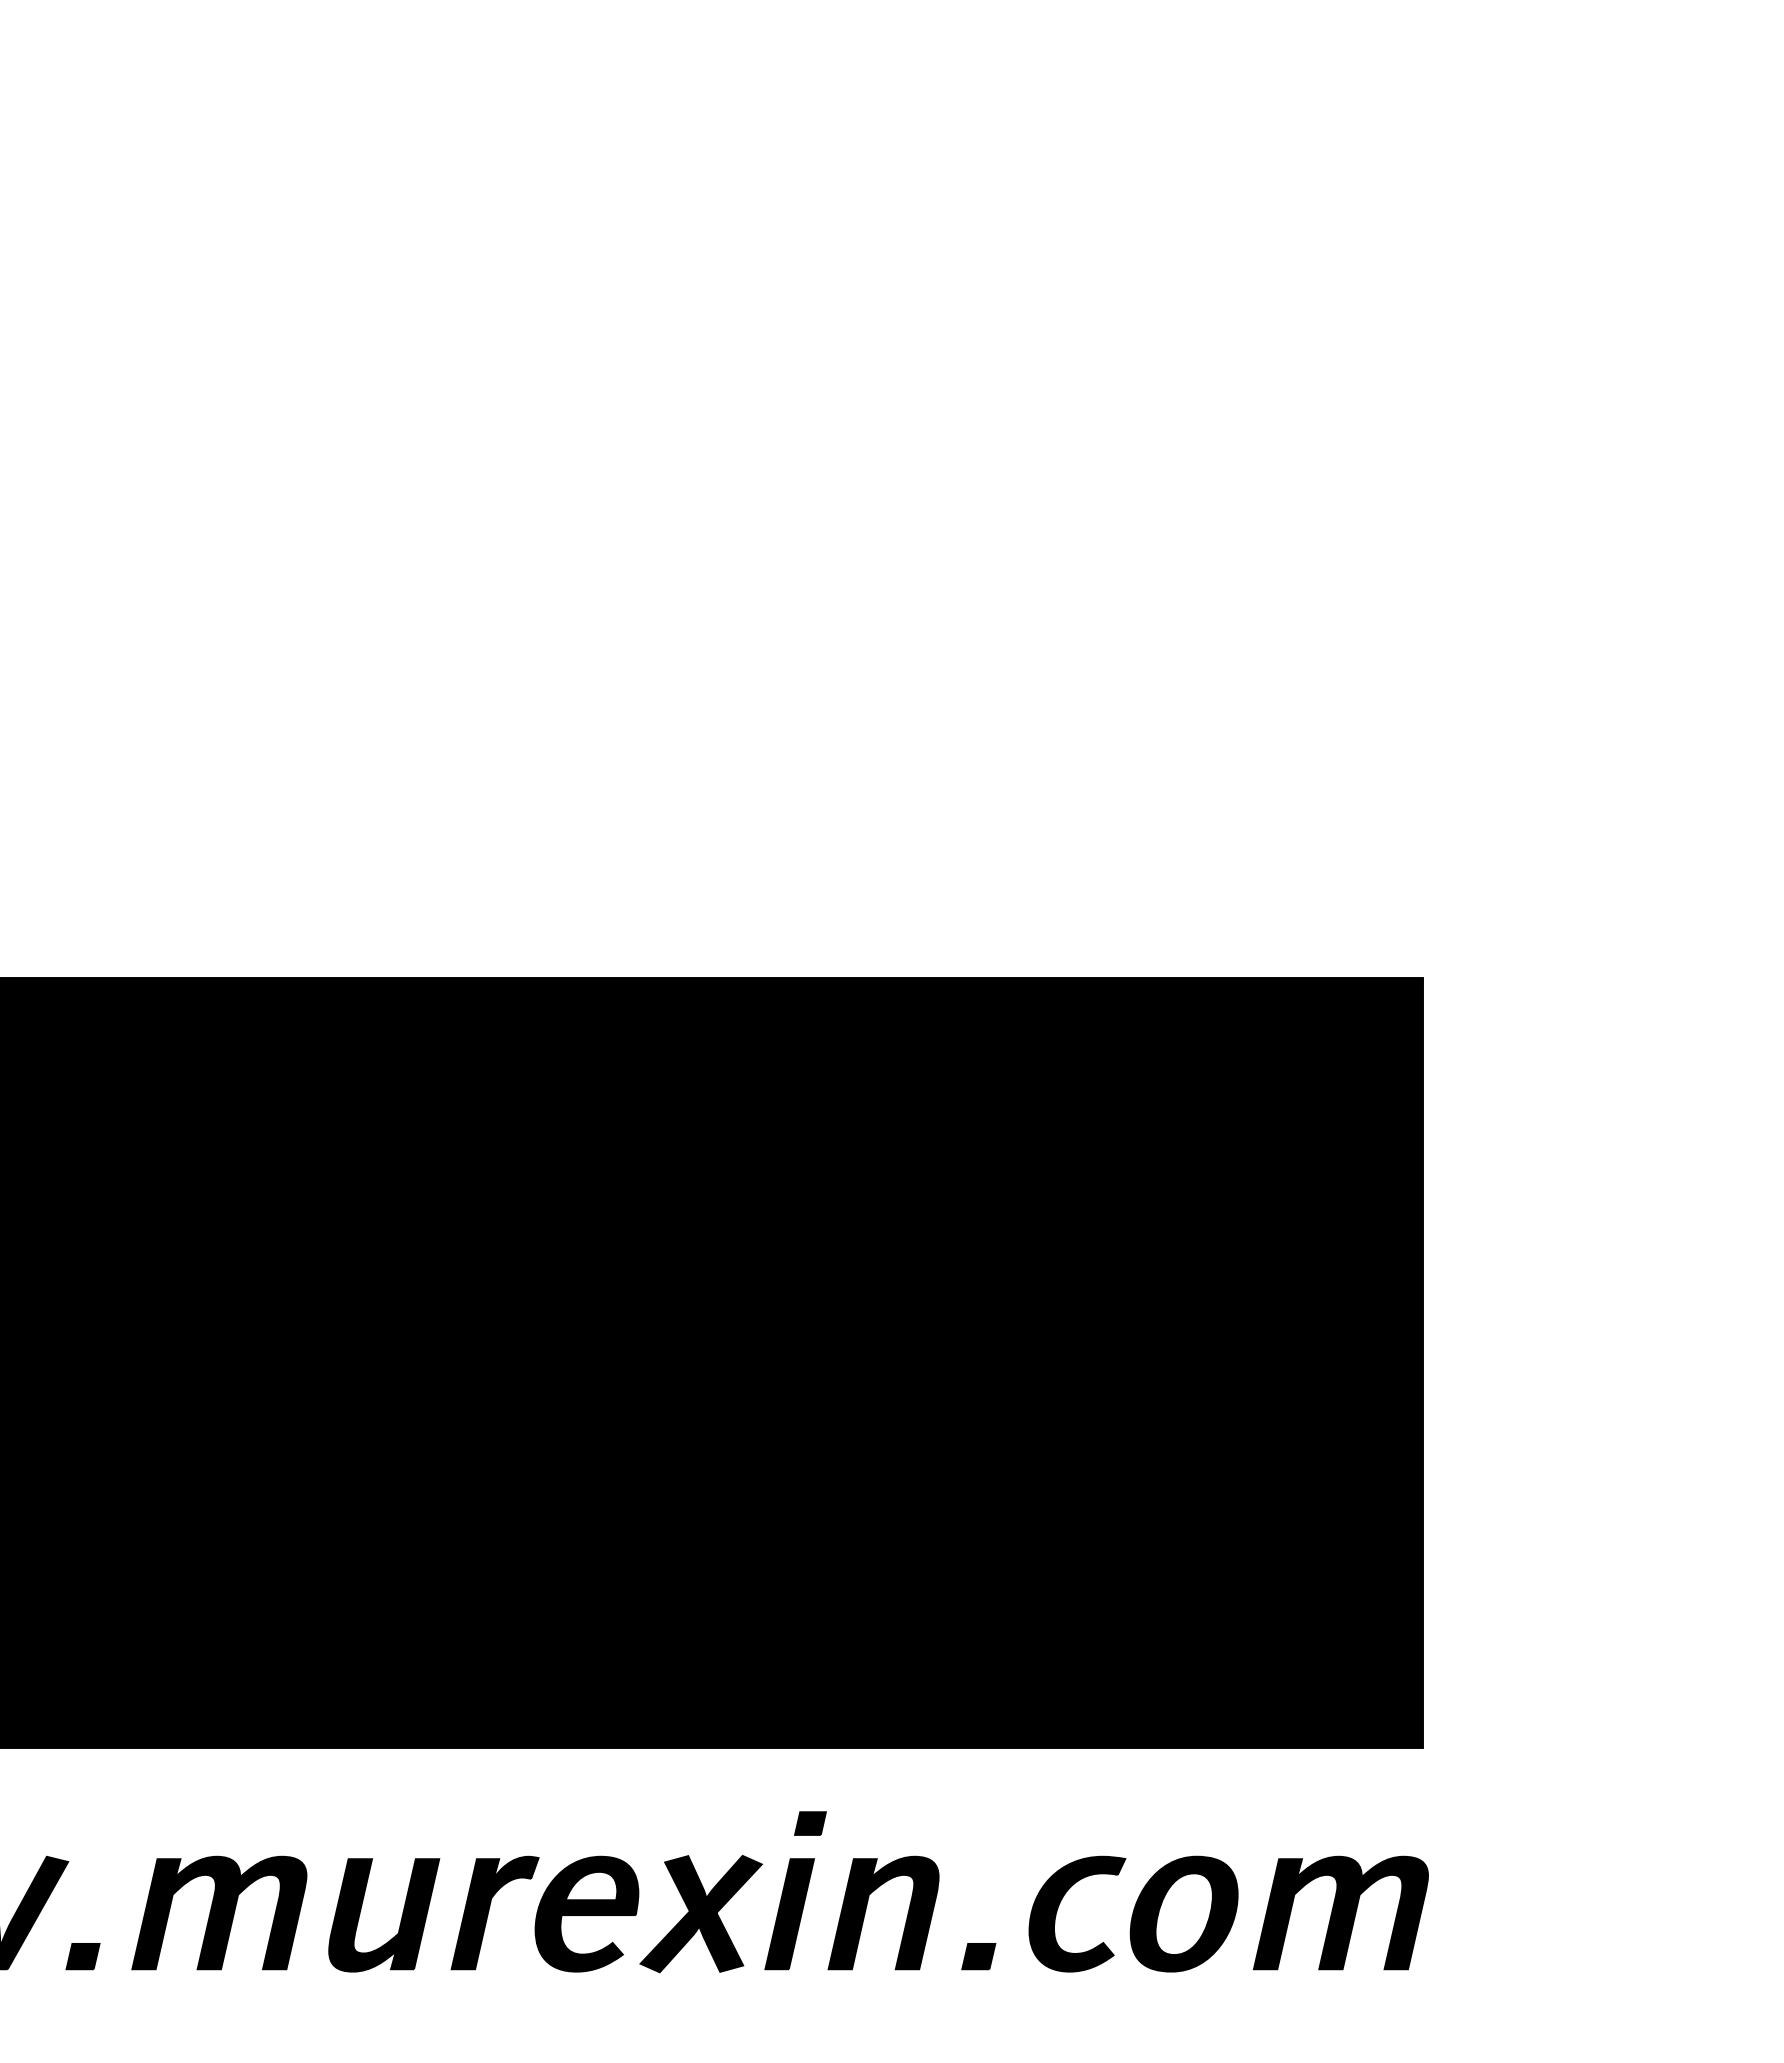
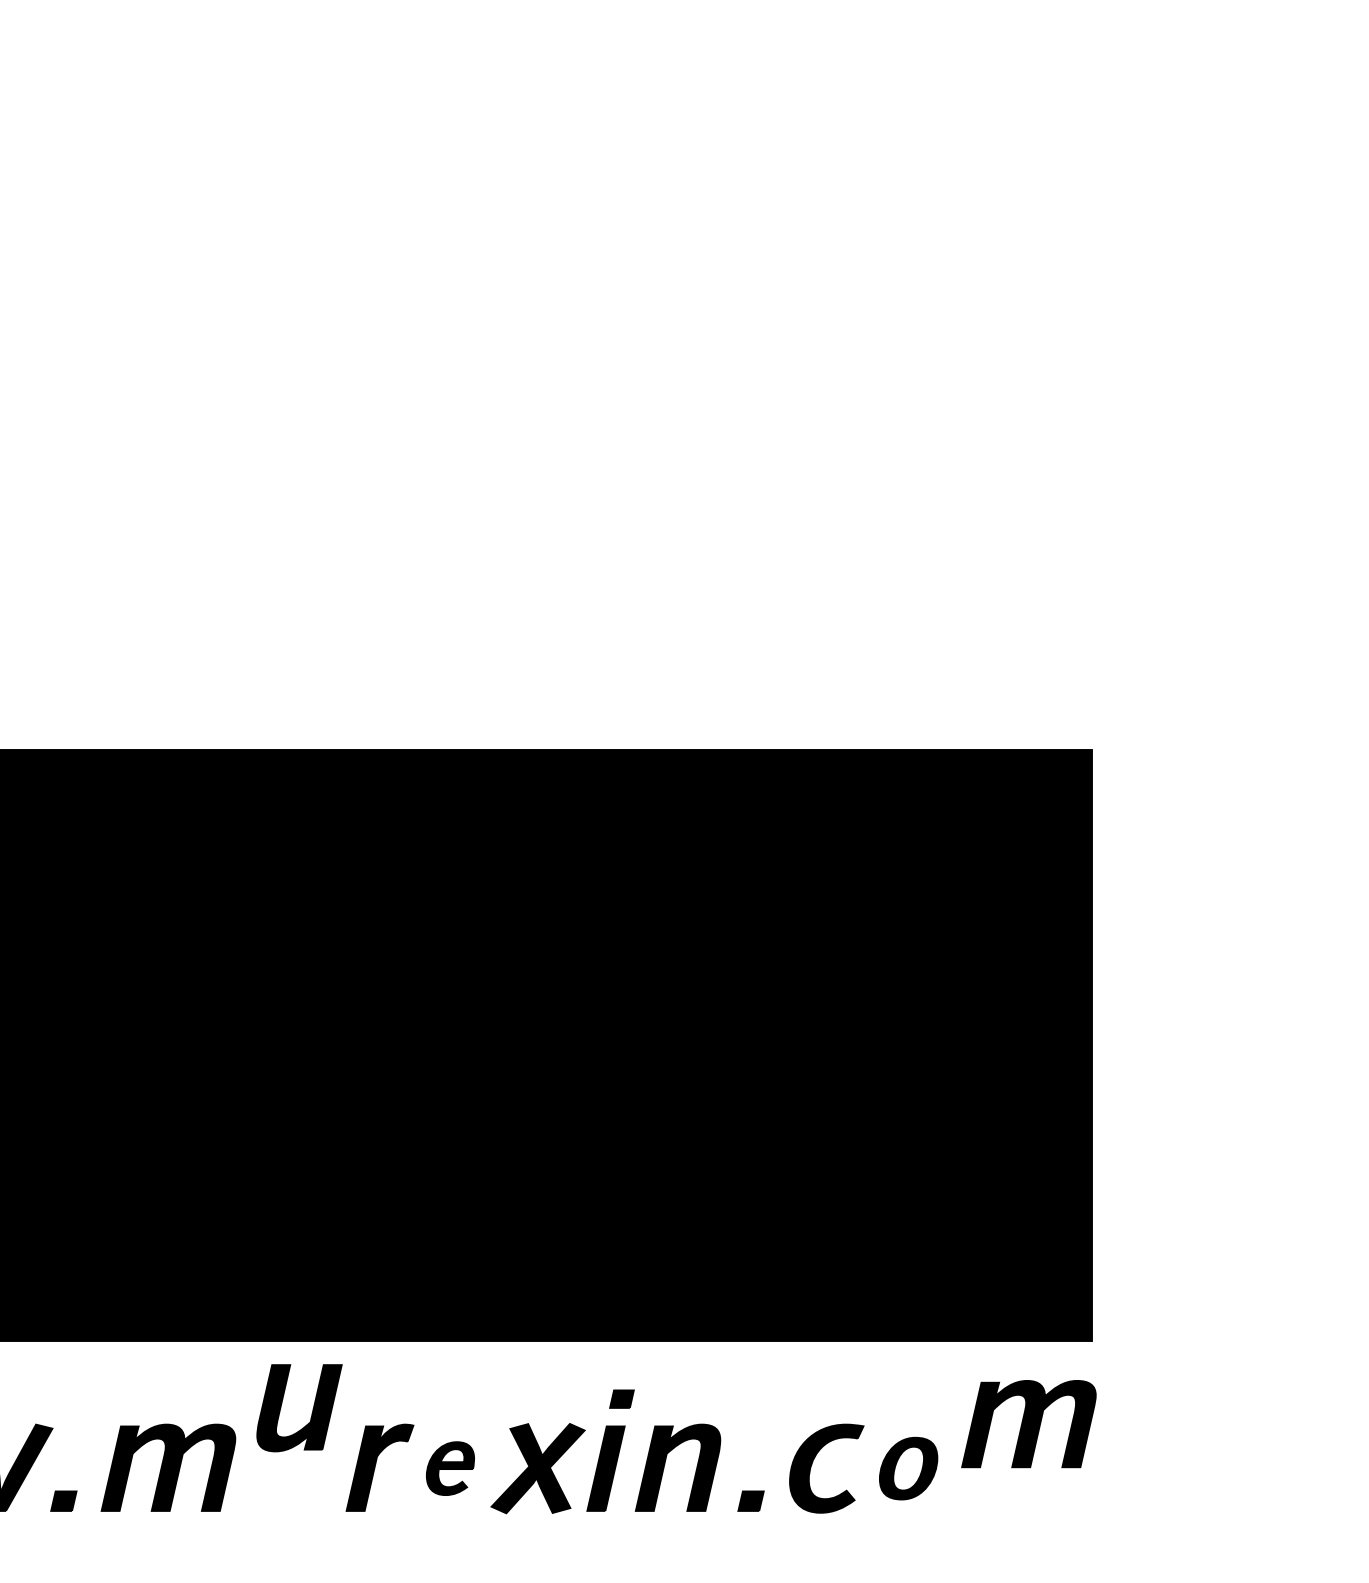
part: (1340, 1912) -> (1028, 1423), moved
part: (586, 1913) -> (450, 1468), size x0.6
part: (1183, 1913) -> (908, 1468), size x0.7
part: (400, 1920) -> (312, 1412), moved

